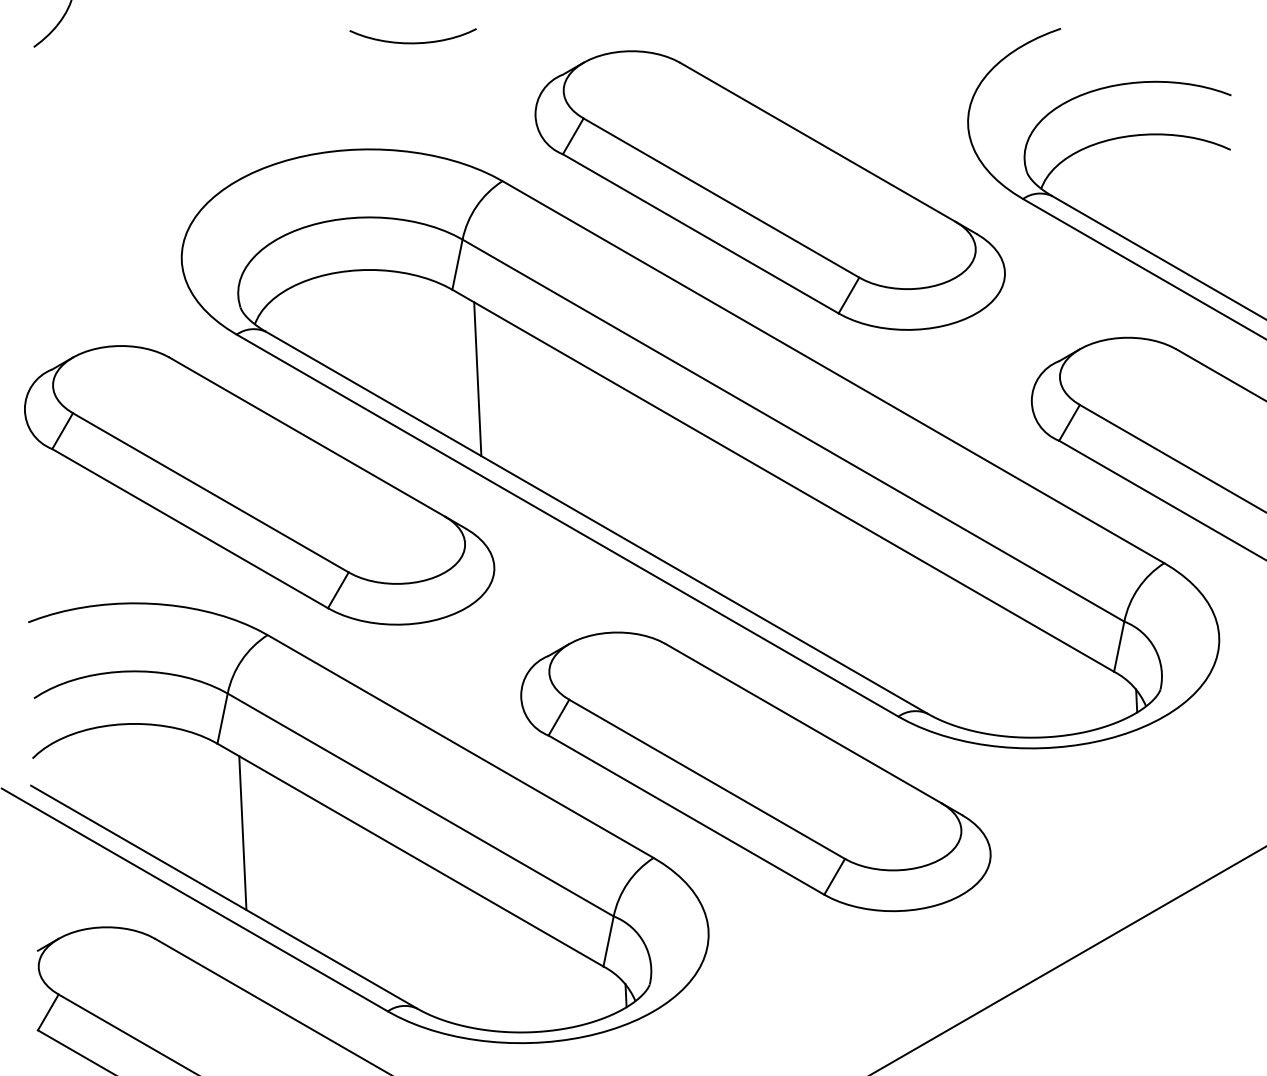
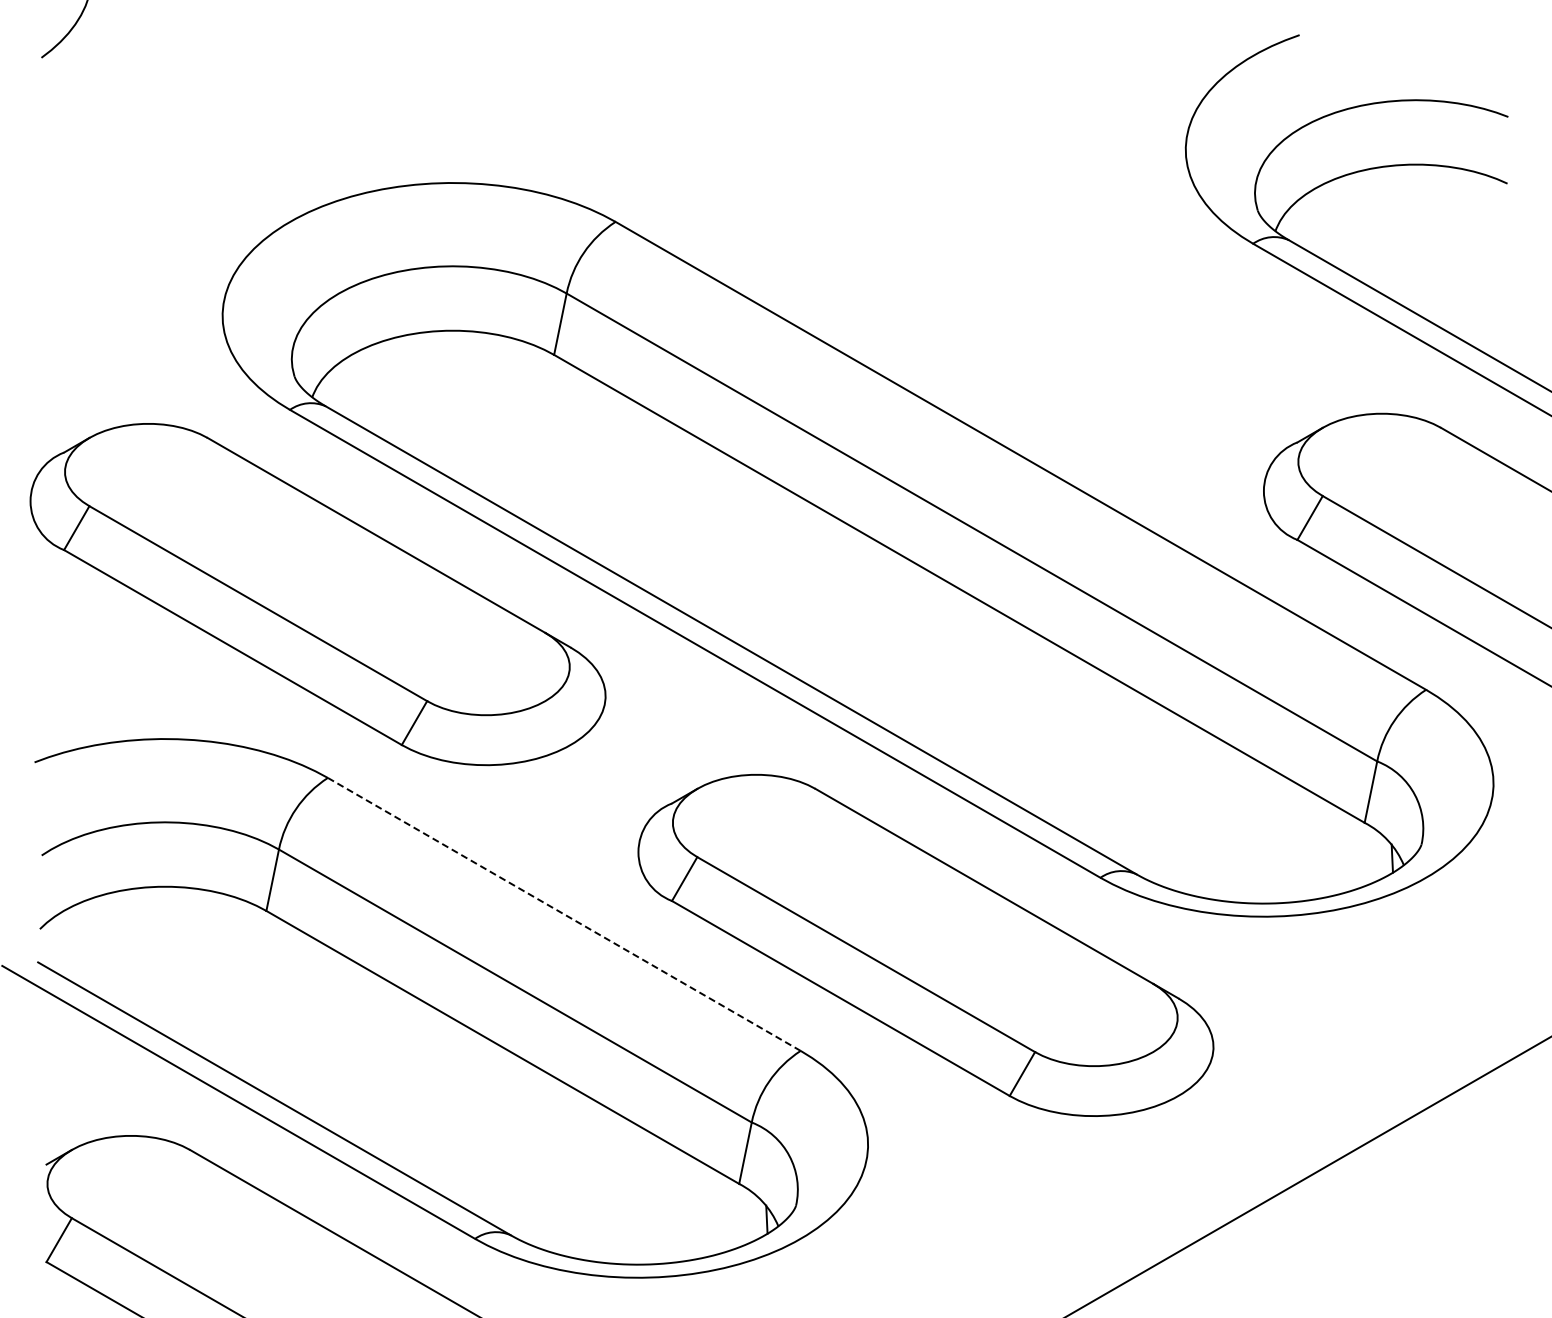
curve: (412, 42) -> (505, 52), removed
part: (770, 189) -> (943, 232), removed
line: (477, 379) -> (584, 464), removed
line: (460, 746) -> (564, 914), solid -> dashed
line: (242, 833) -> (297, 1020), removed

